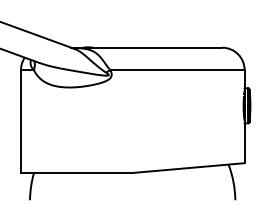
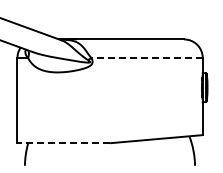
line: (177, 69) -> (147, 57), solid -> dashed
line: (76, 173) -> (63, 143), solid -> dashed

